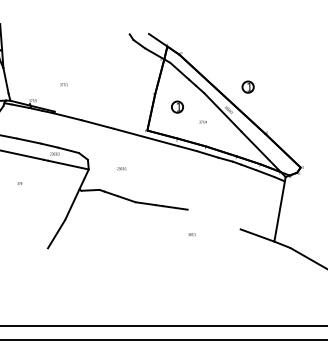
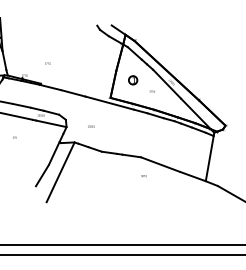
part: (248, 87) -> (186, 65), removed
line: (213, 219) -> (160, 164), added
line: (80, 229) -> (60, 172), added

